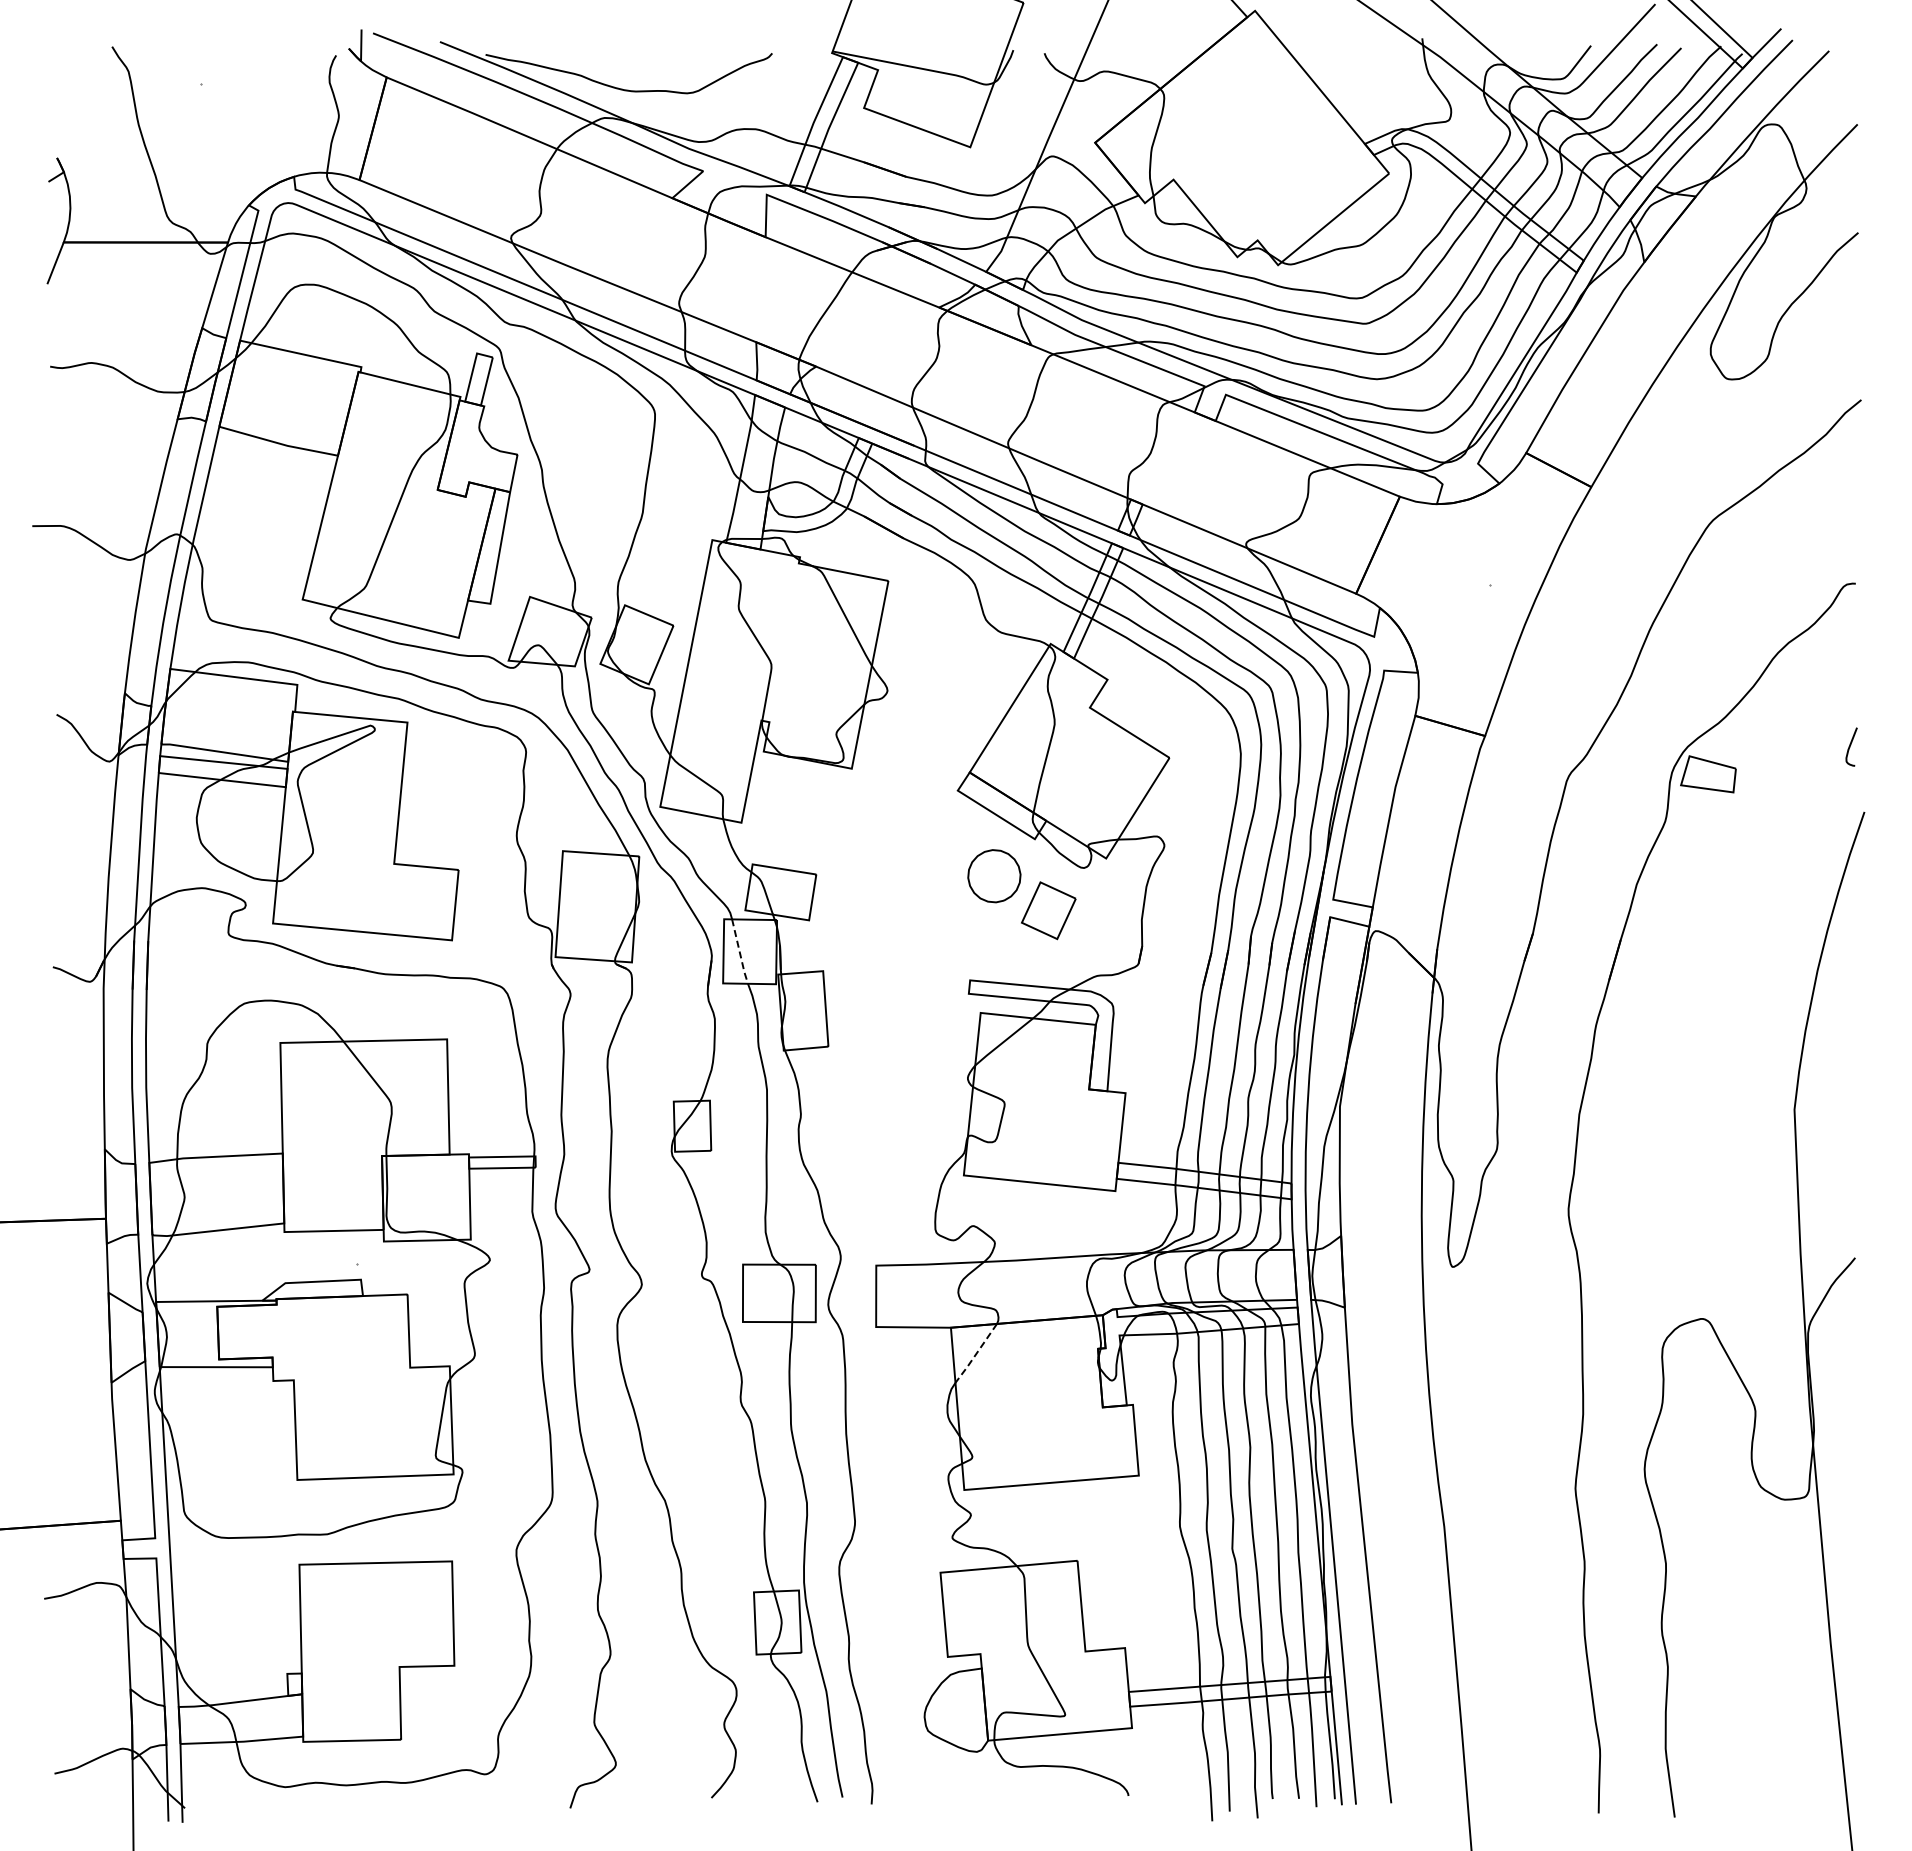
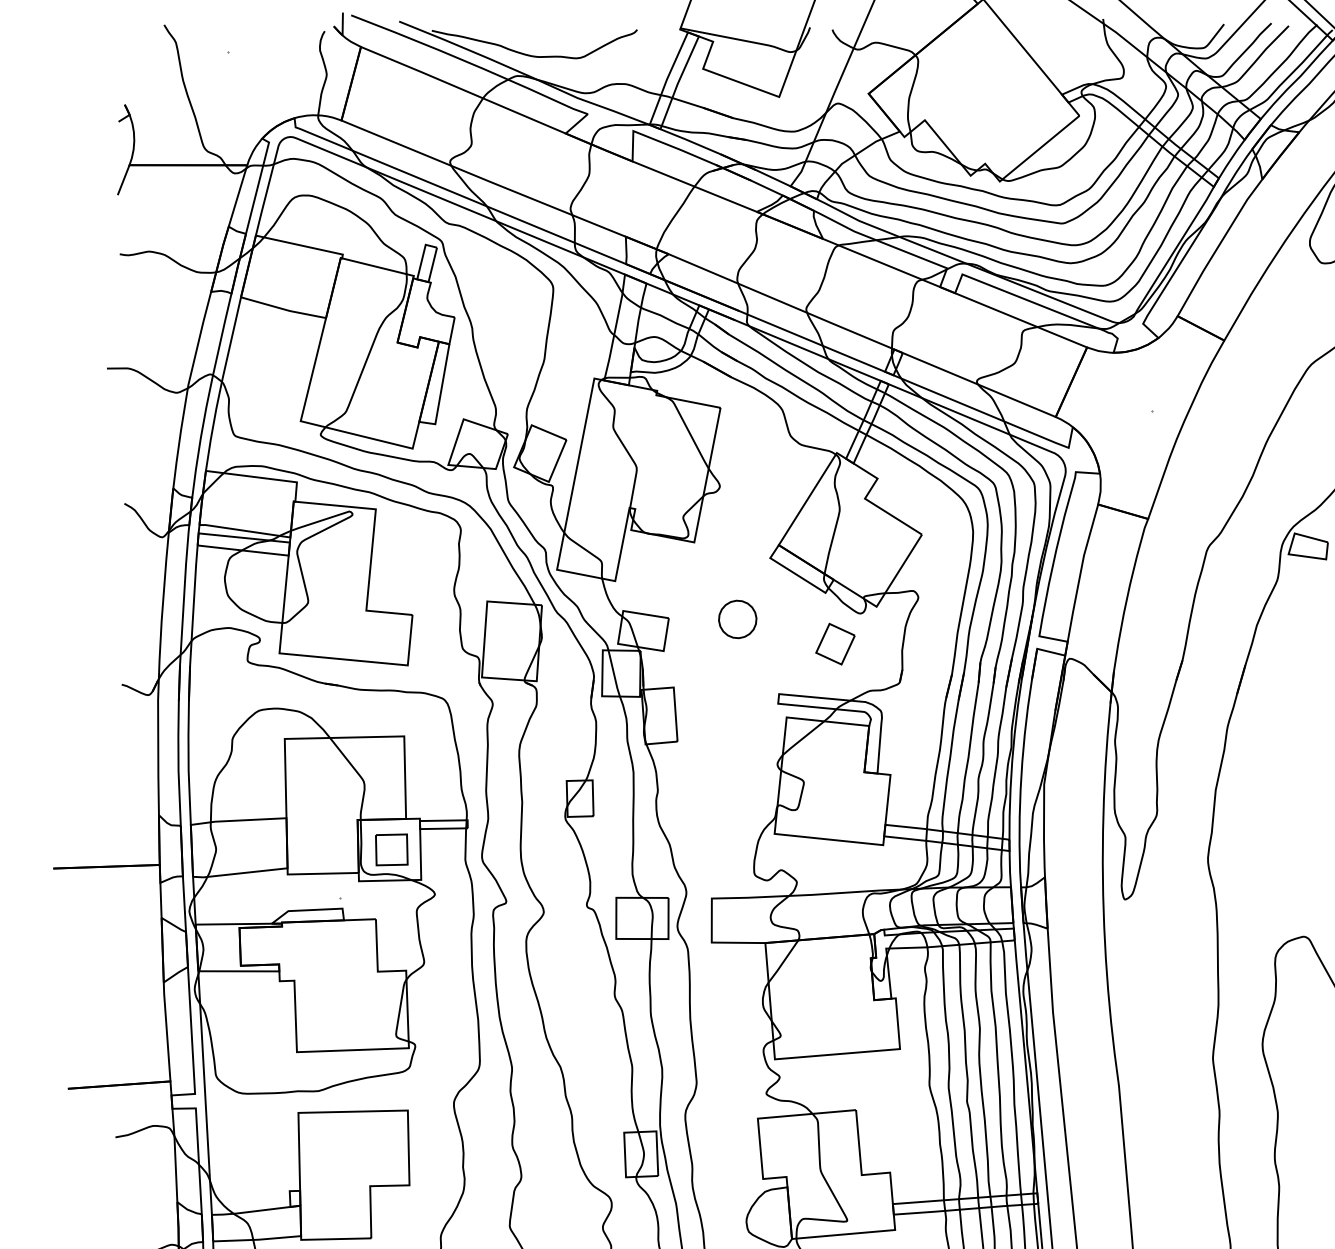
part: (994, 876) -> (737, 619), moved
line: (739, 953) -> (613, 674), dashed -> solid
part: (429, 1197) -> (391, 849), added
line: (975, 1354) -> (782, 962), dashed -> solid

